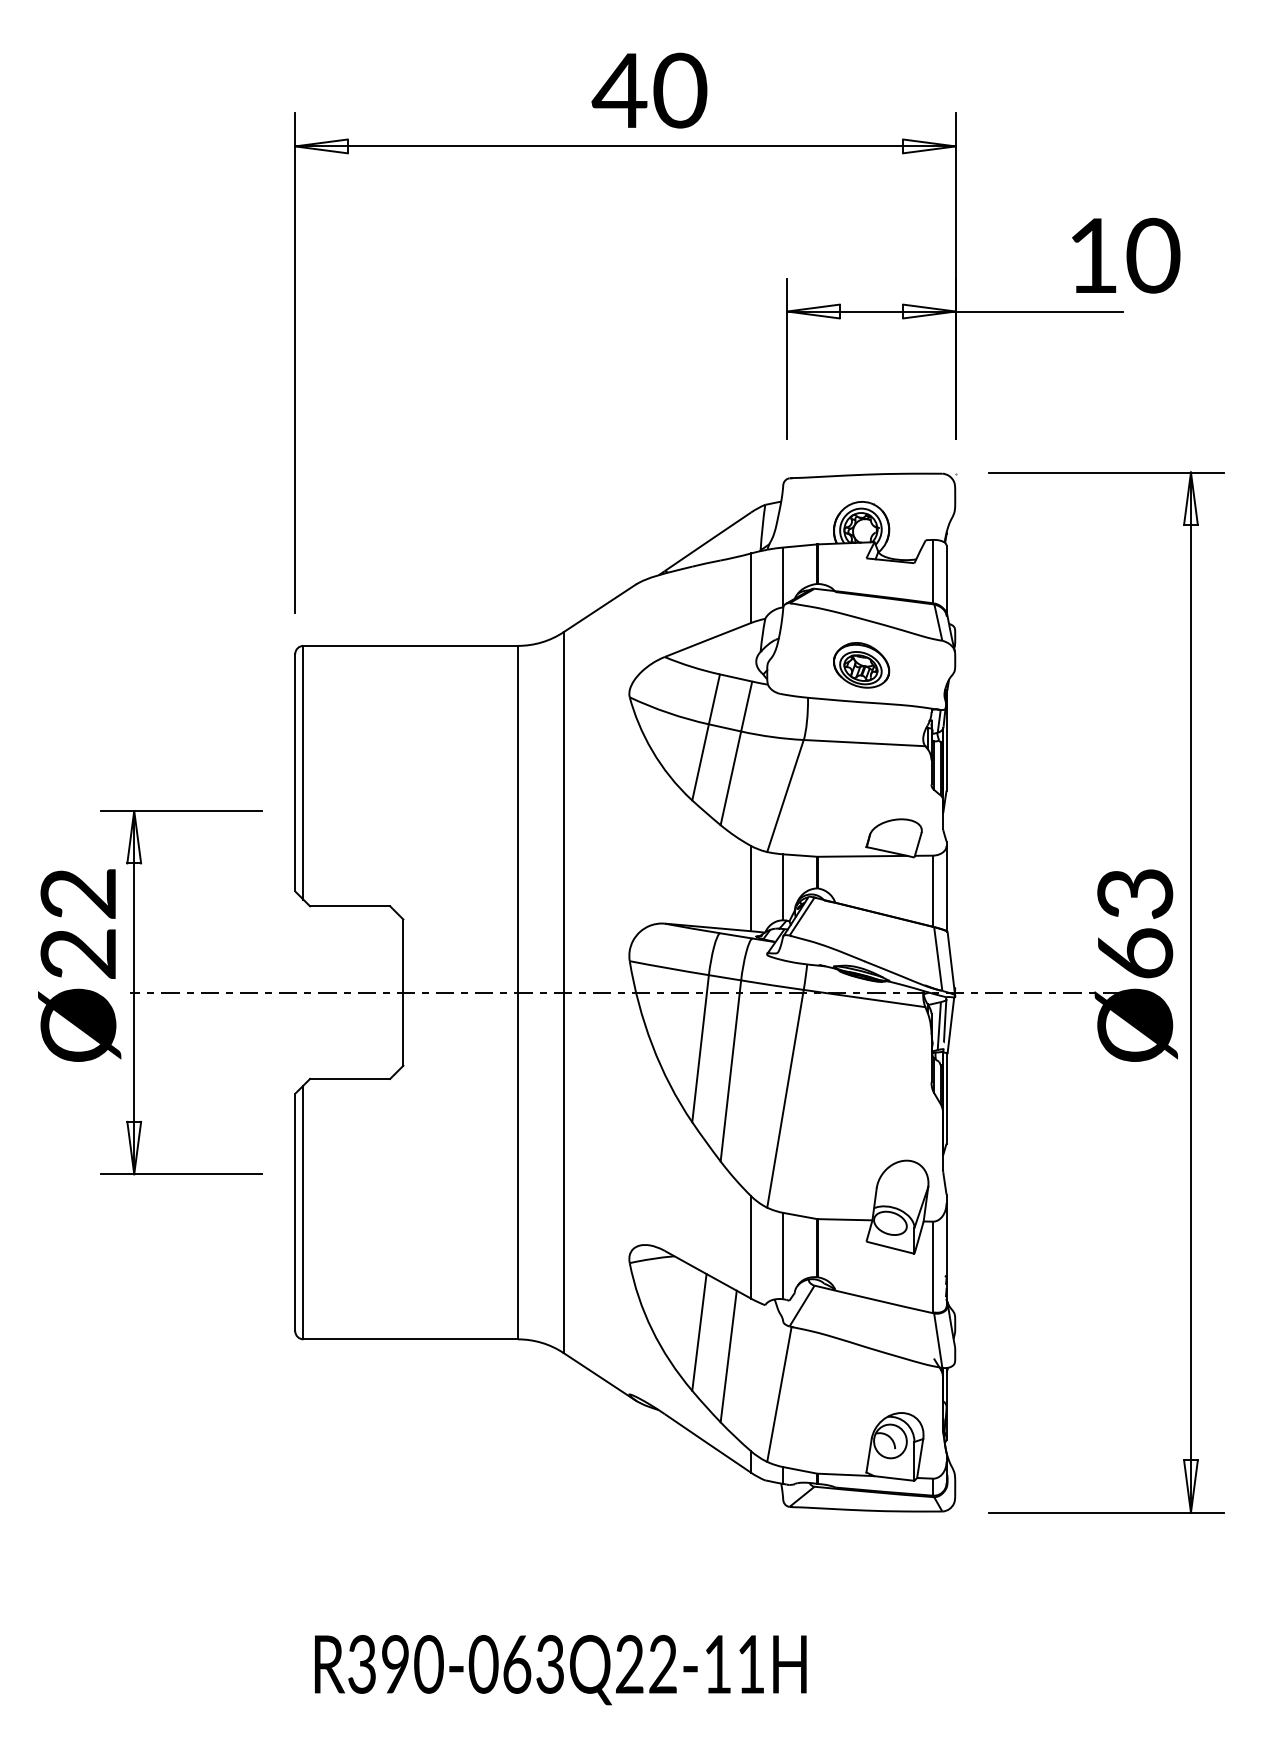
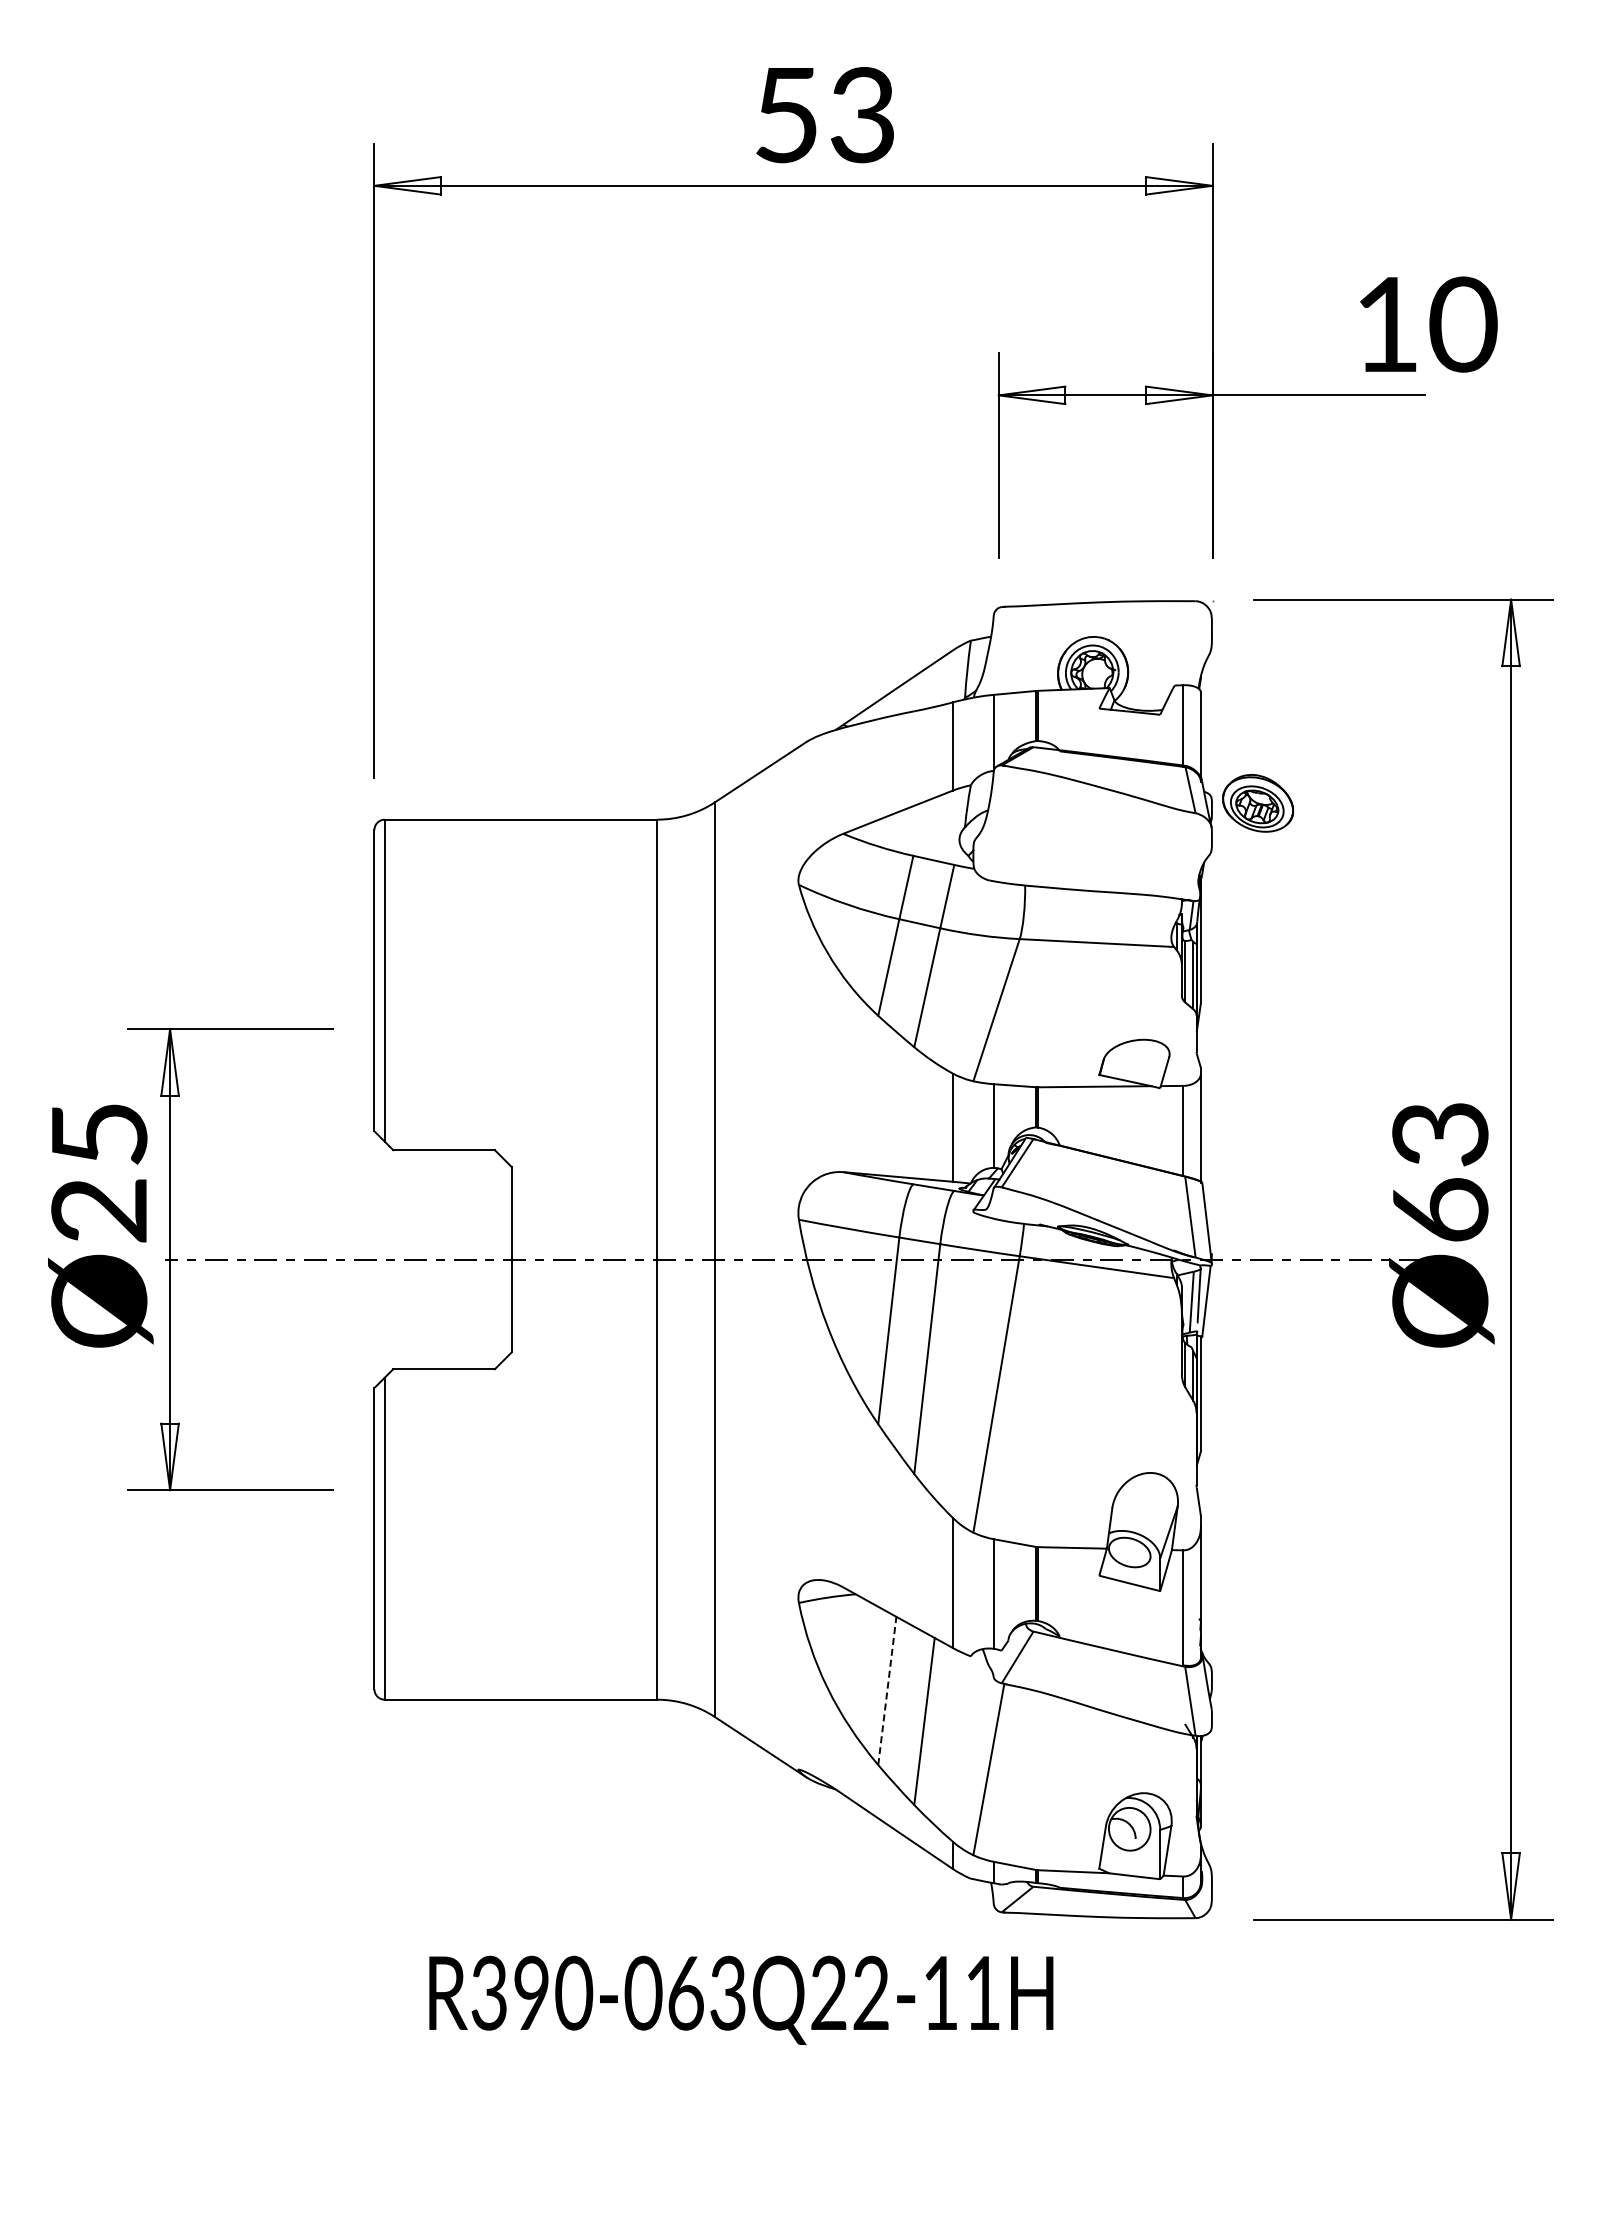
text: (649, 91) -> (823, 115), 40 -> 53
part: (861, 665) -> (1258, 803), moved
text: (78, 893) -> (99, 1134), Ø22 -> Ø25
line: (699, 1332) -> (887, 1690), solid -> dashed
text: (560, 1669) -> (741, 1999), moved

